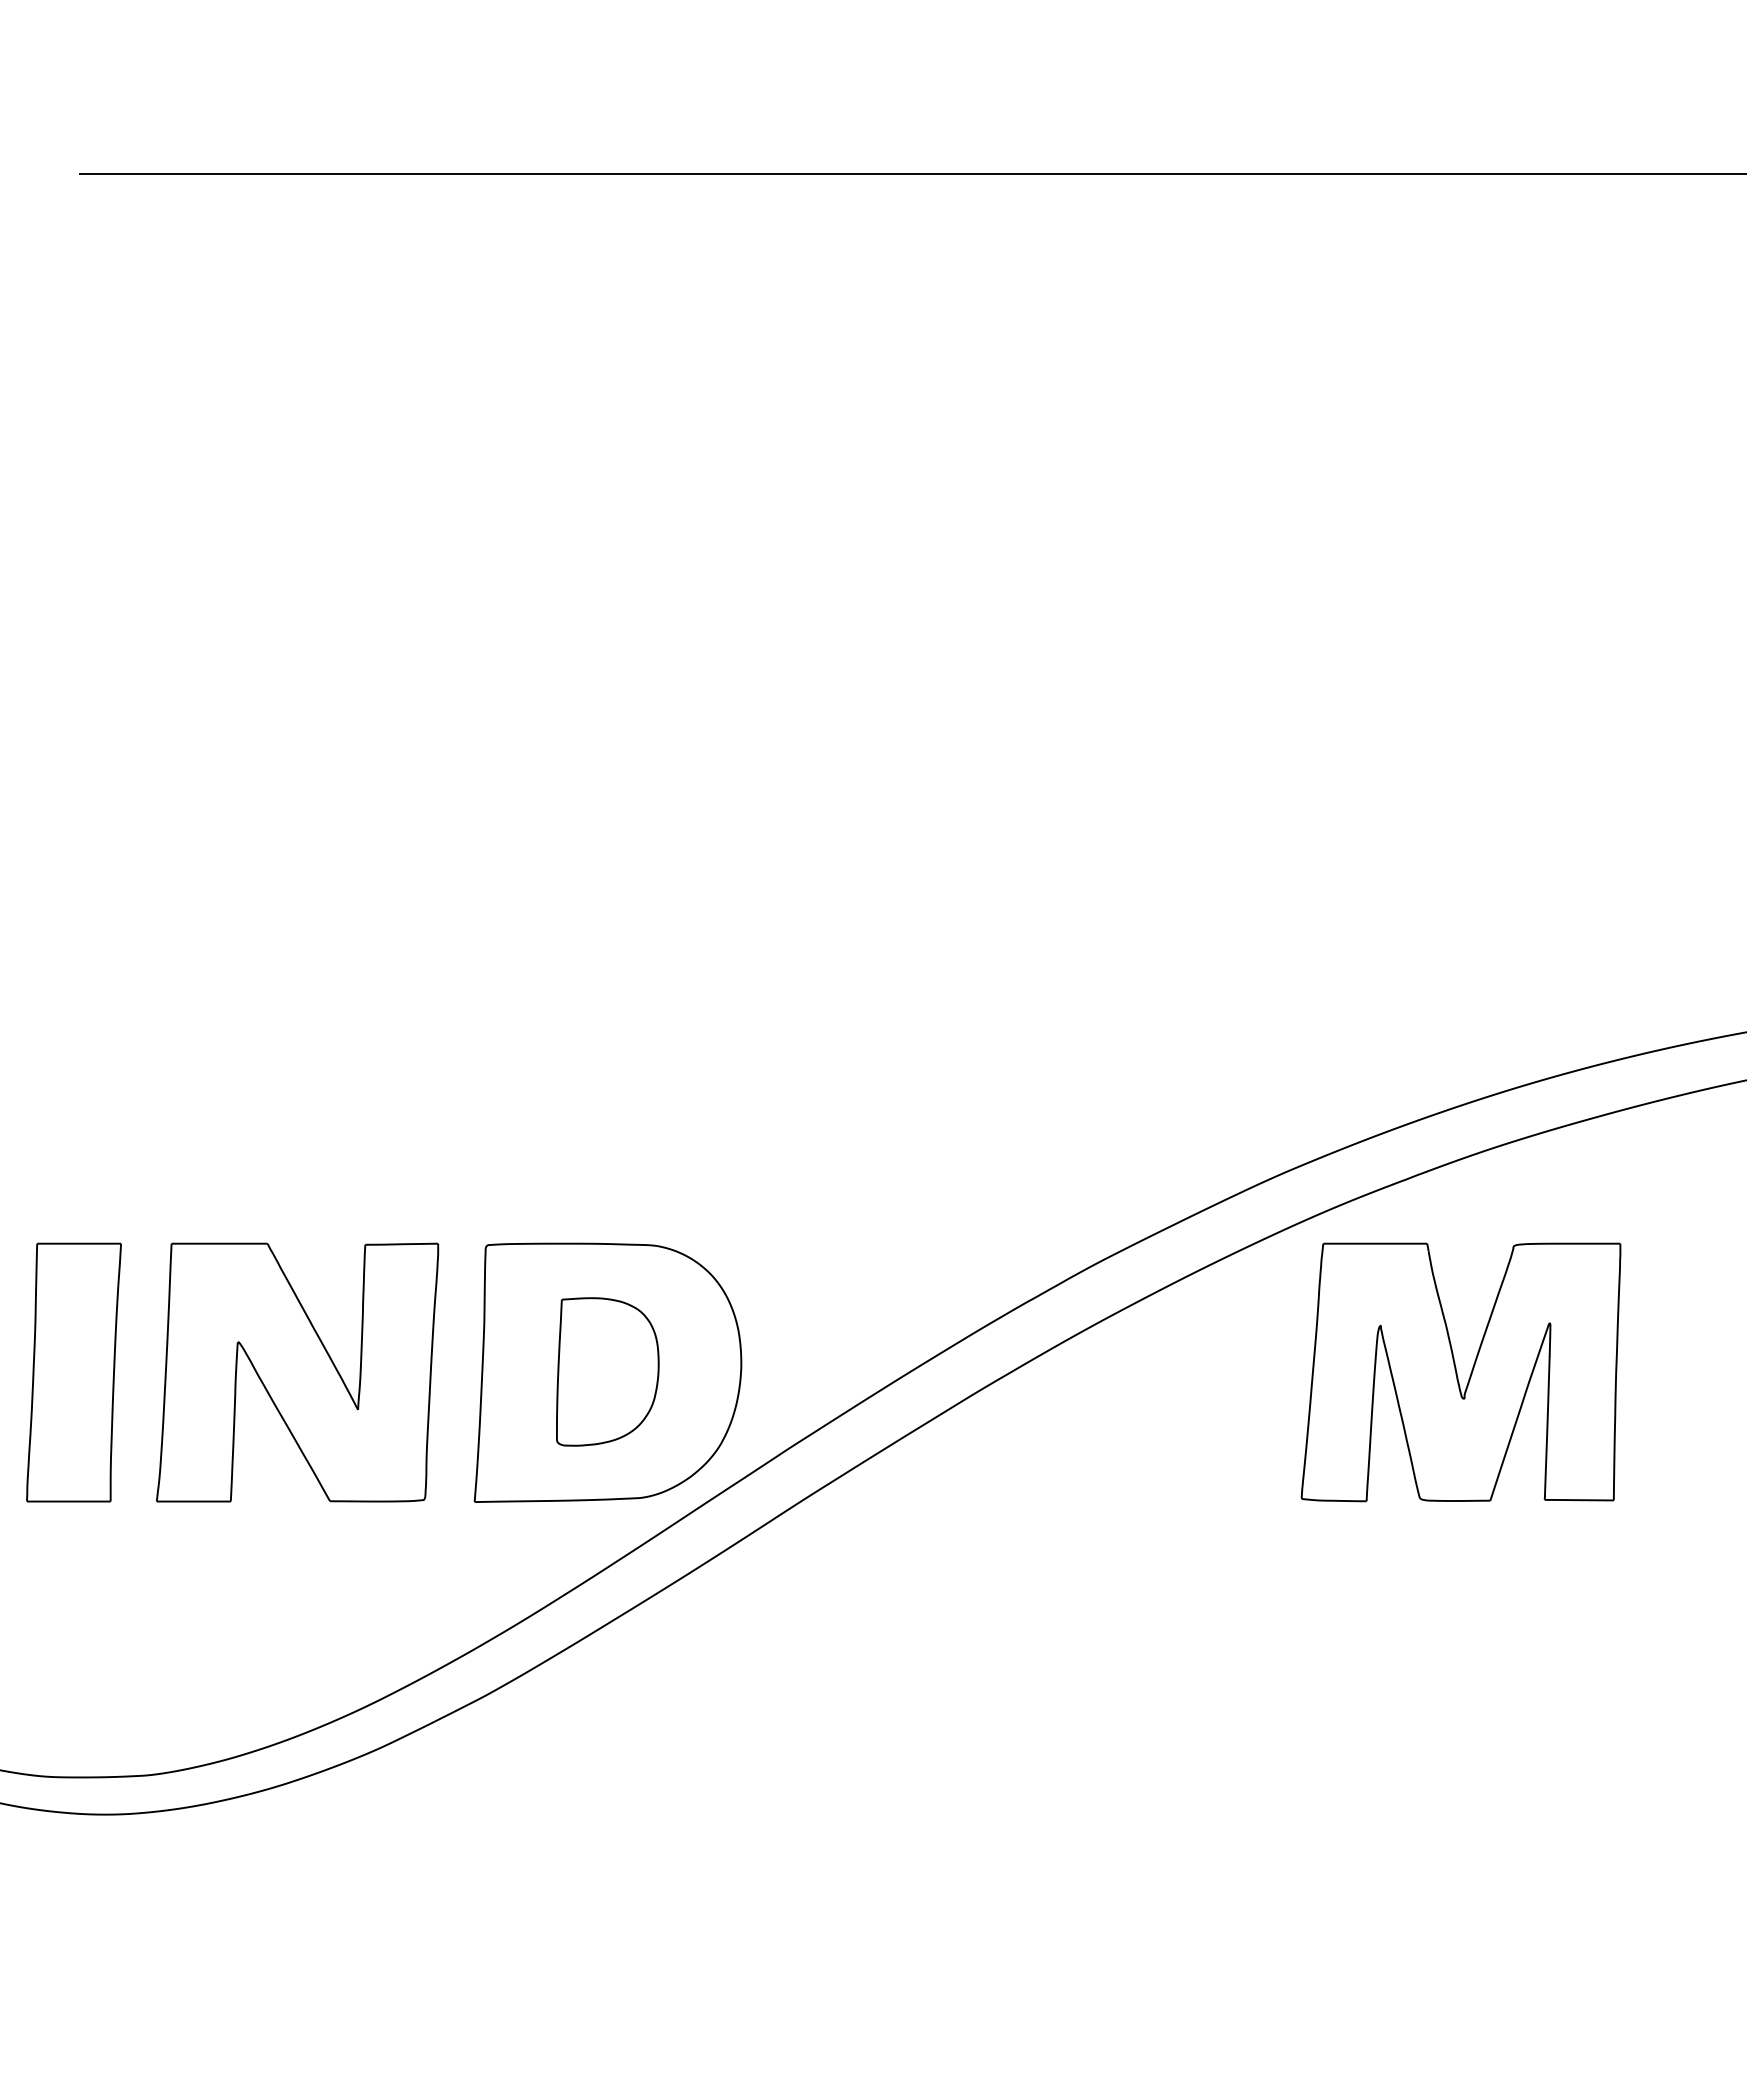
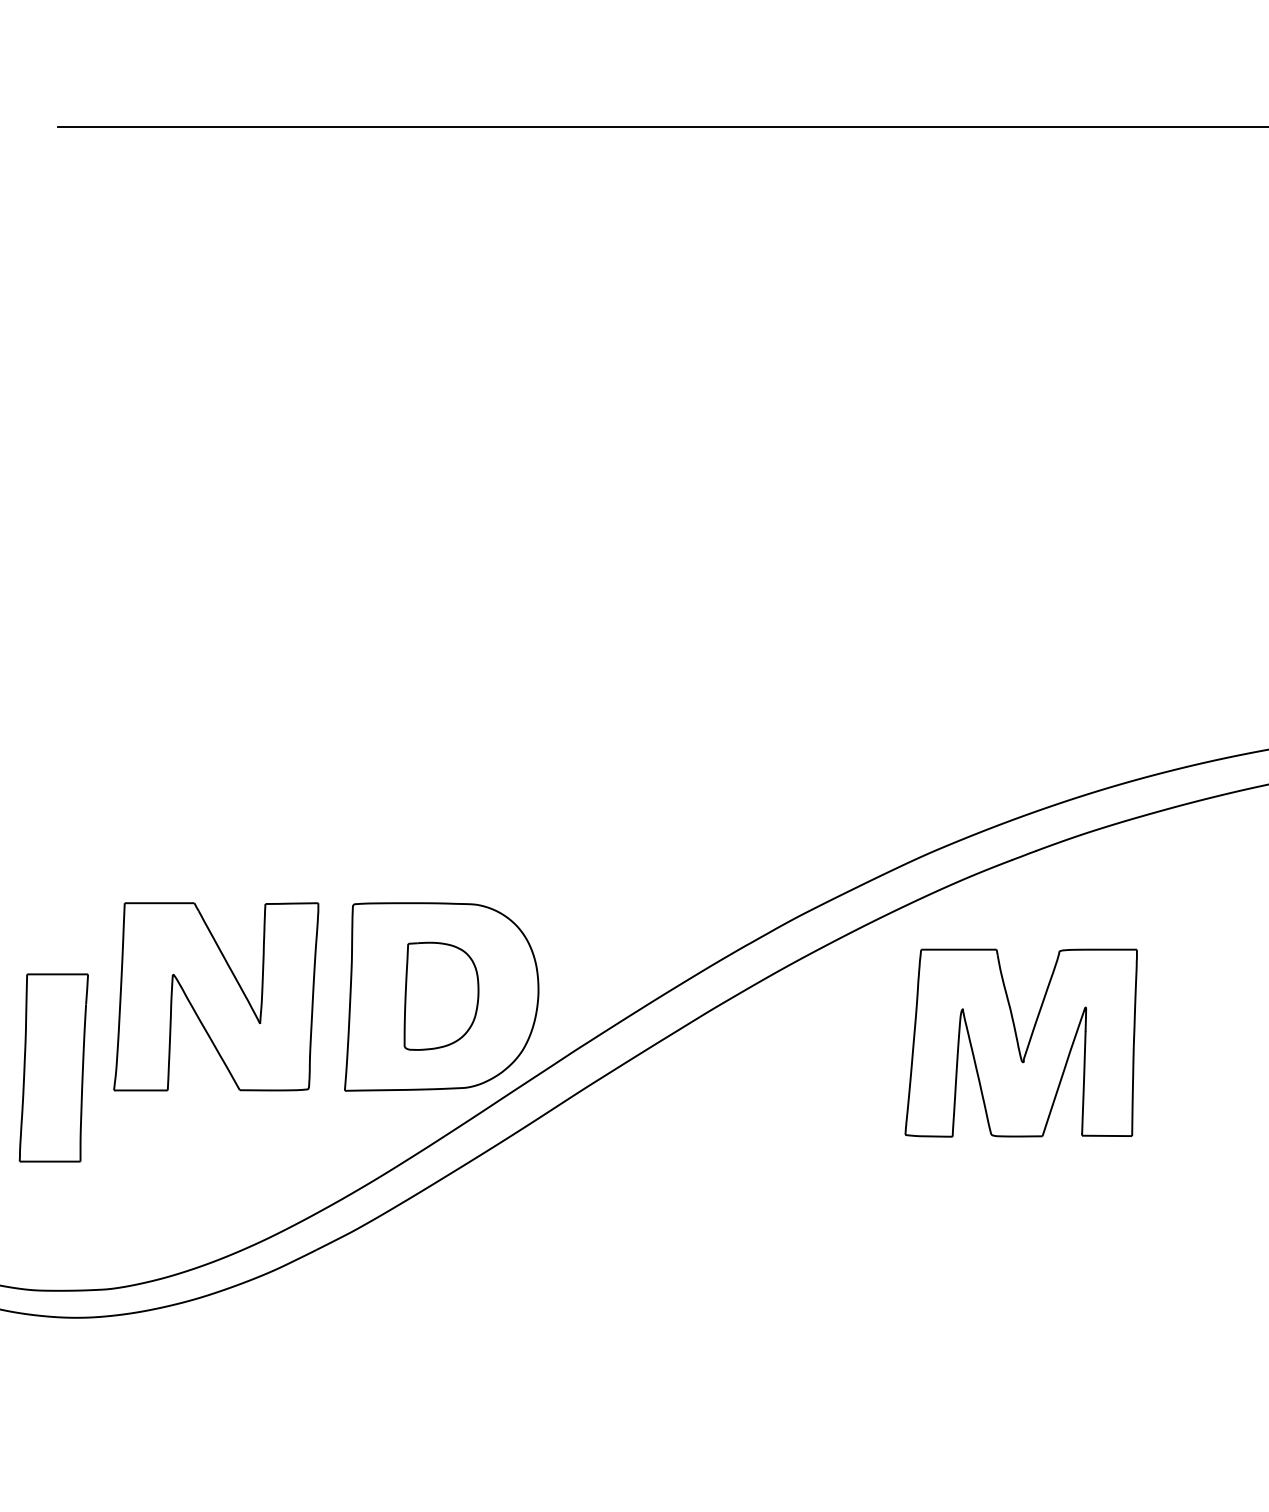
part: (73, 1372) -> (53, 1067), moved
part: (1460, 1372) -> (1020, 1043), moved

